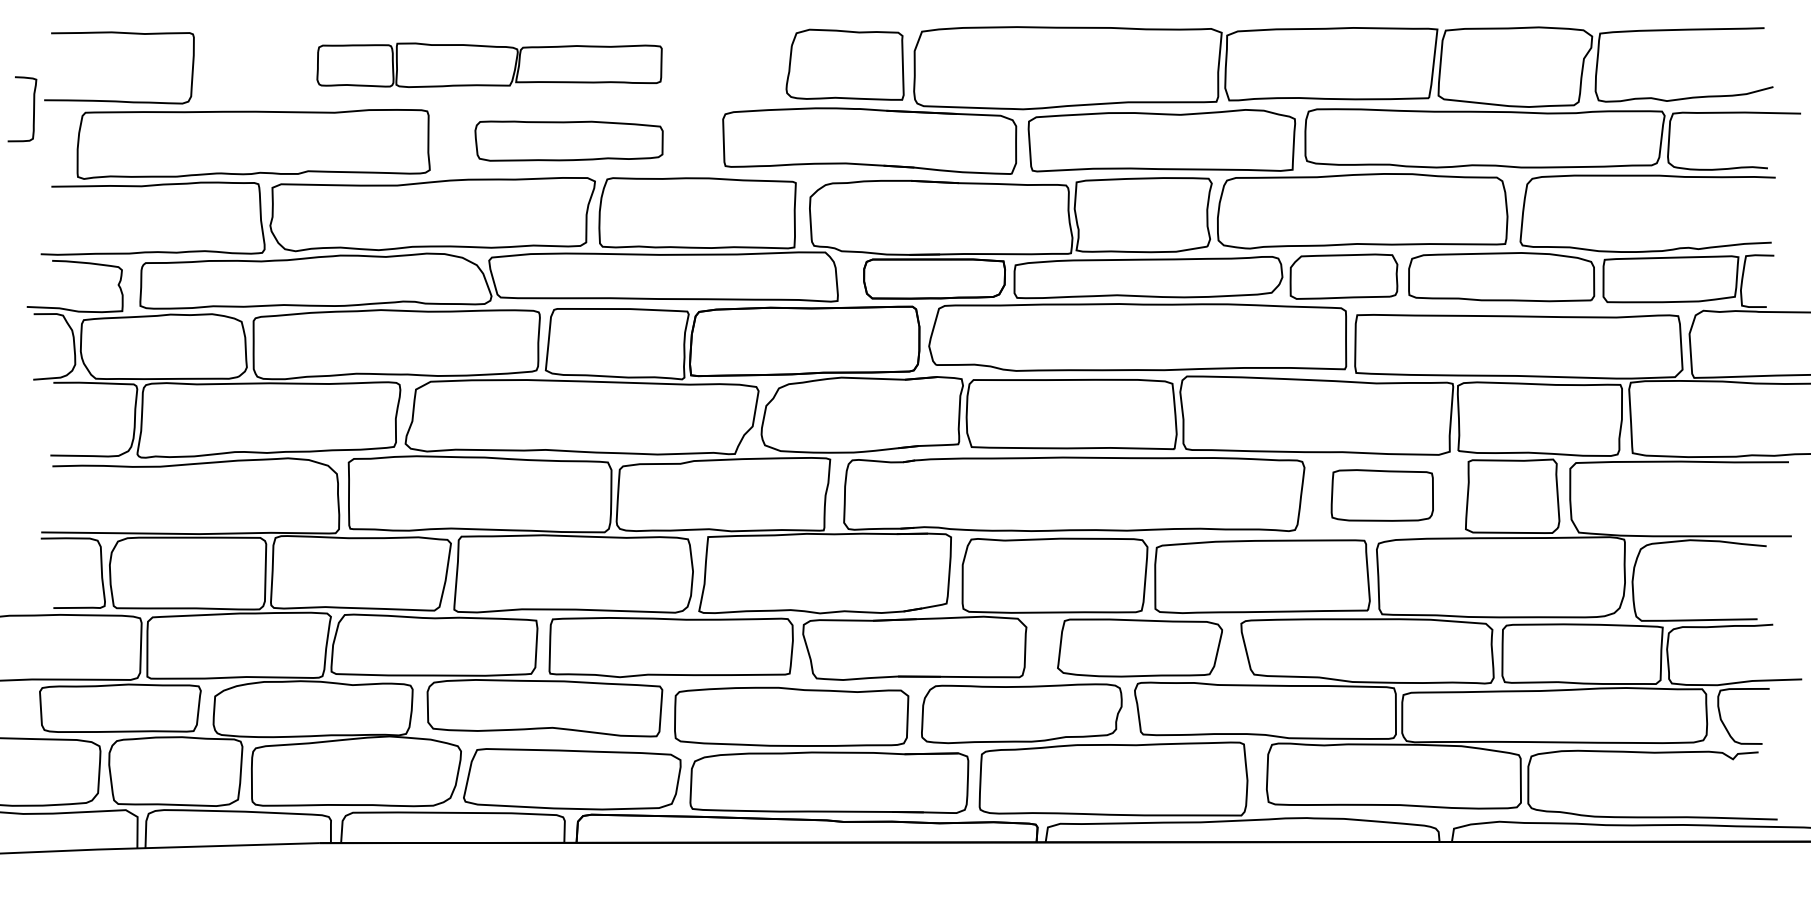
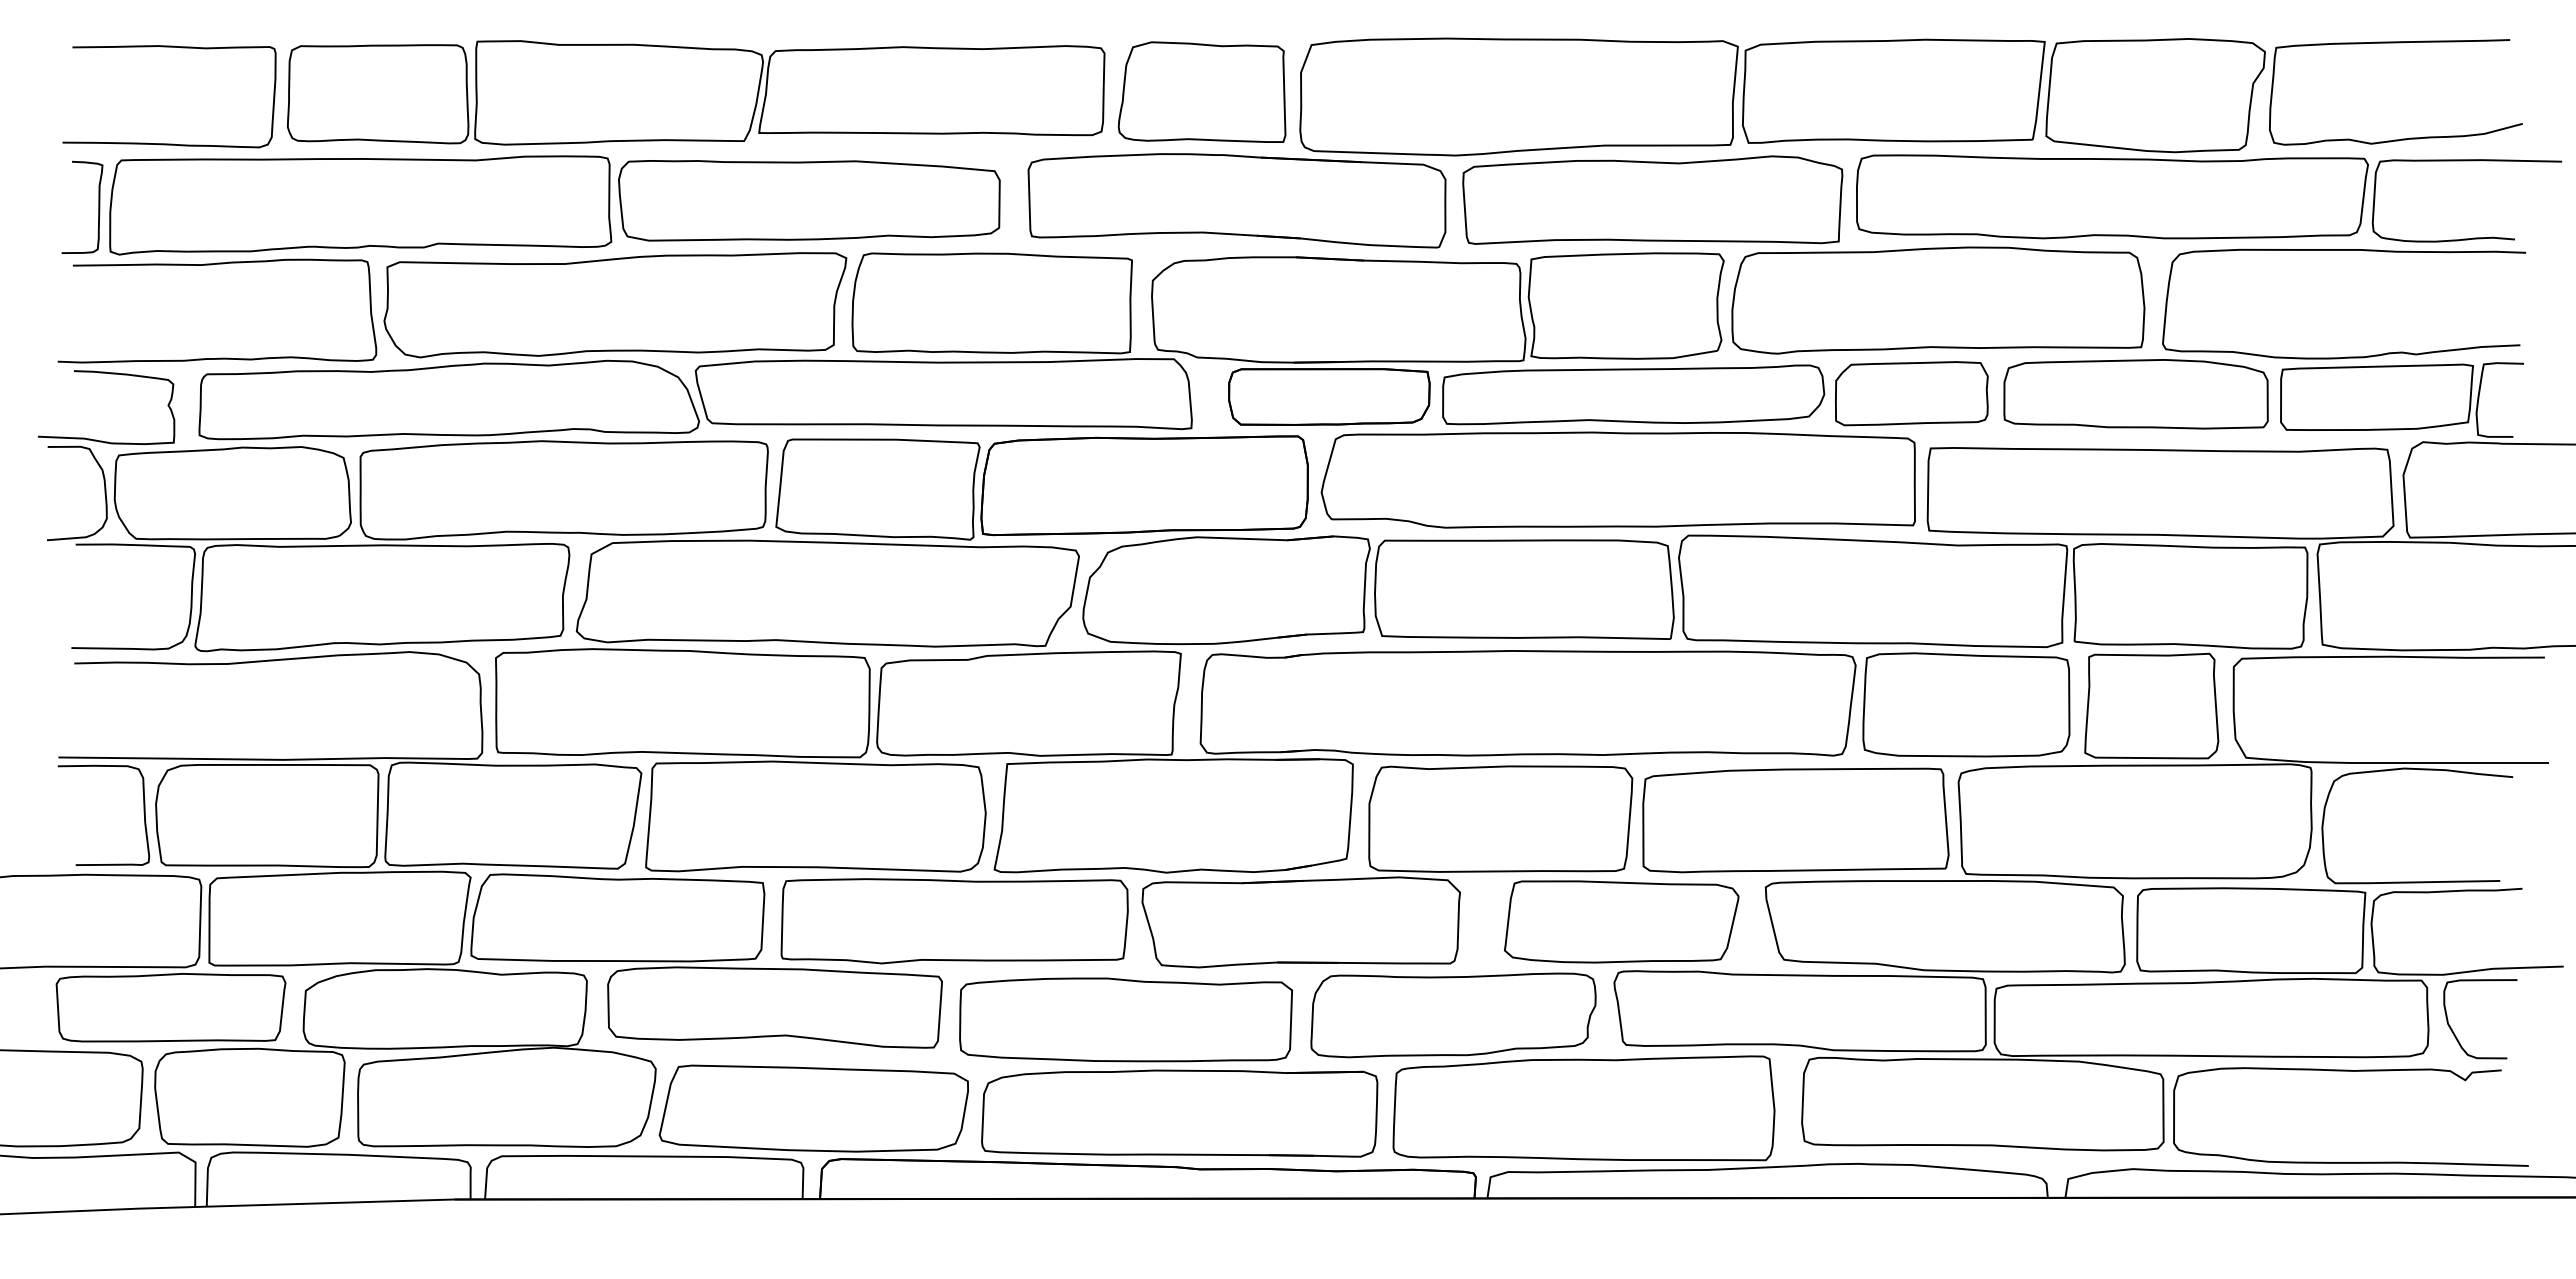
part: (489, 65) -> (696, 92), size x1.67
curve: (33, 108) -> (98, 206), moved
part: (569, 140) -> (809, 200), size x1.43
part: (1382, 495) -> (1966, 704), size x1.43

